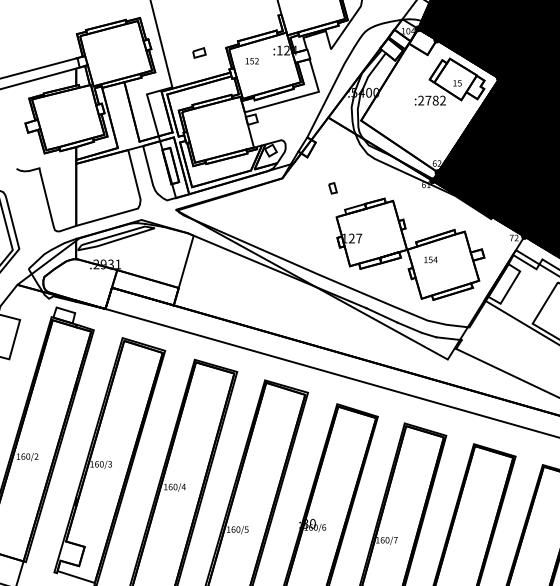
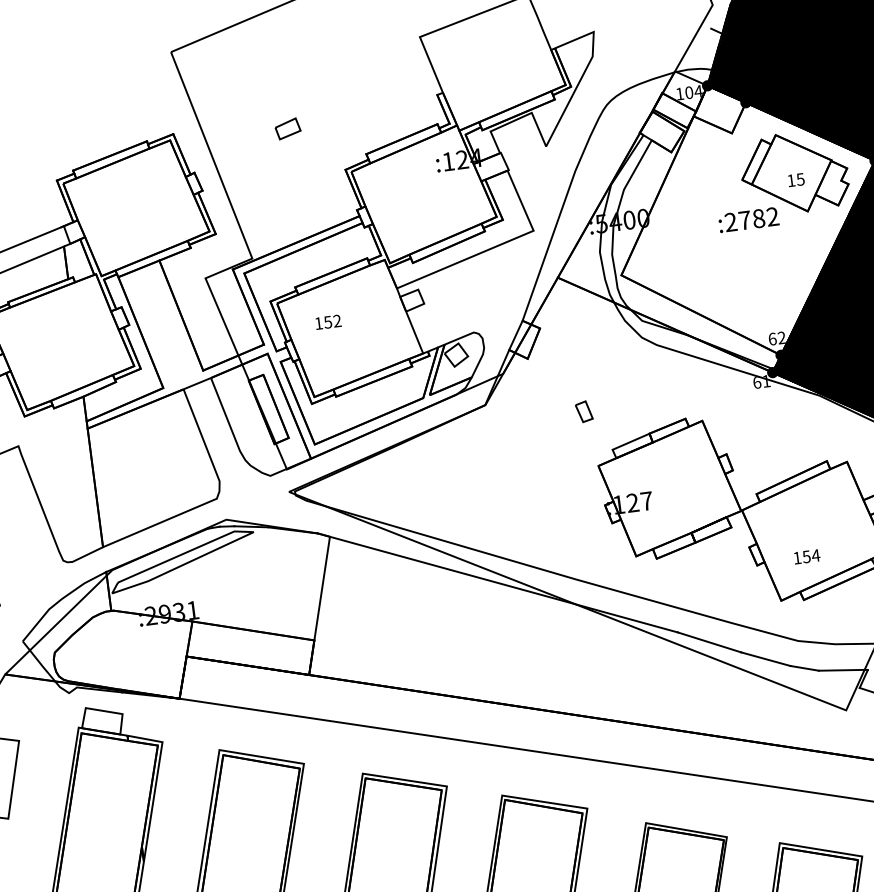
part: (199, 52) -> (288, 127), moved
text: (251, 61) -> (327, 323), moved
text: (430, 259) -> (806, 556), moved

